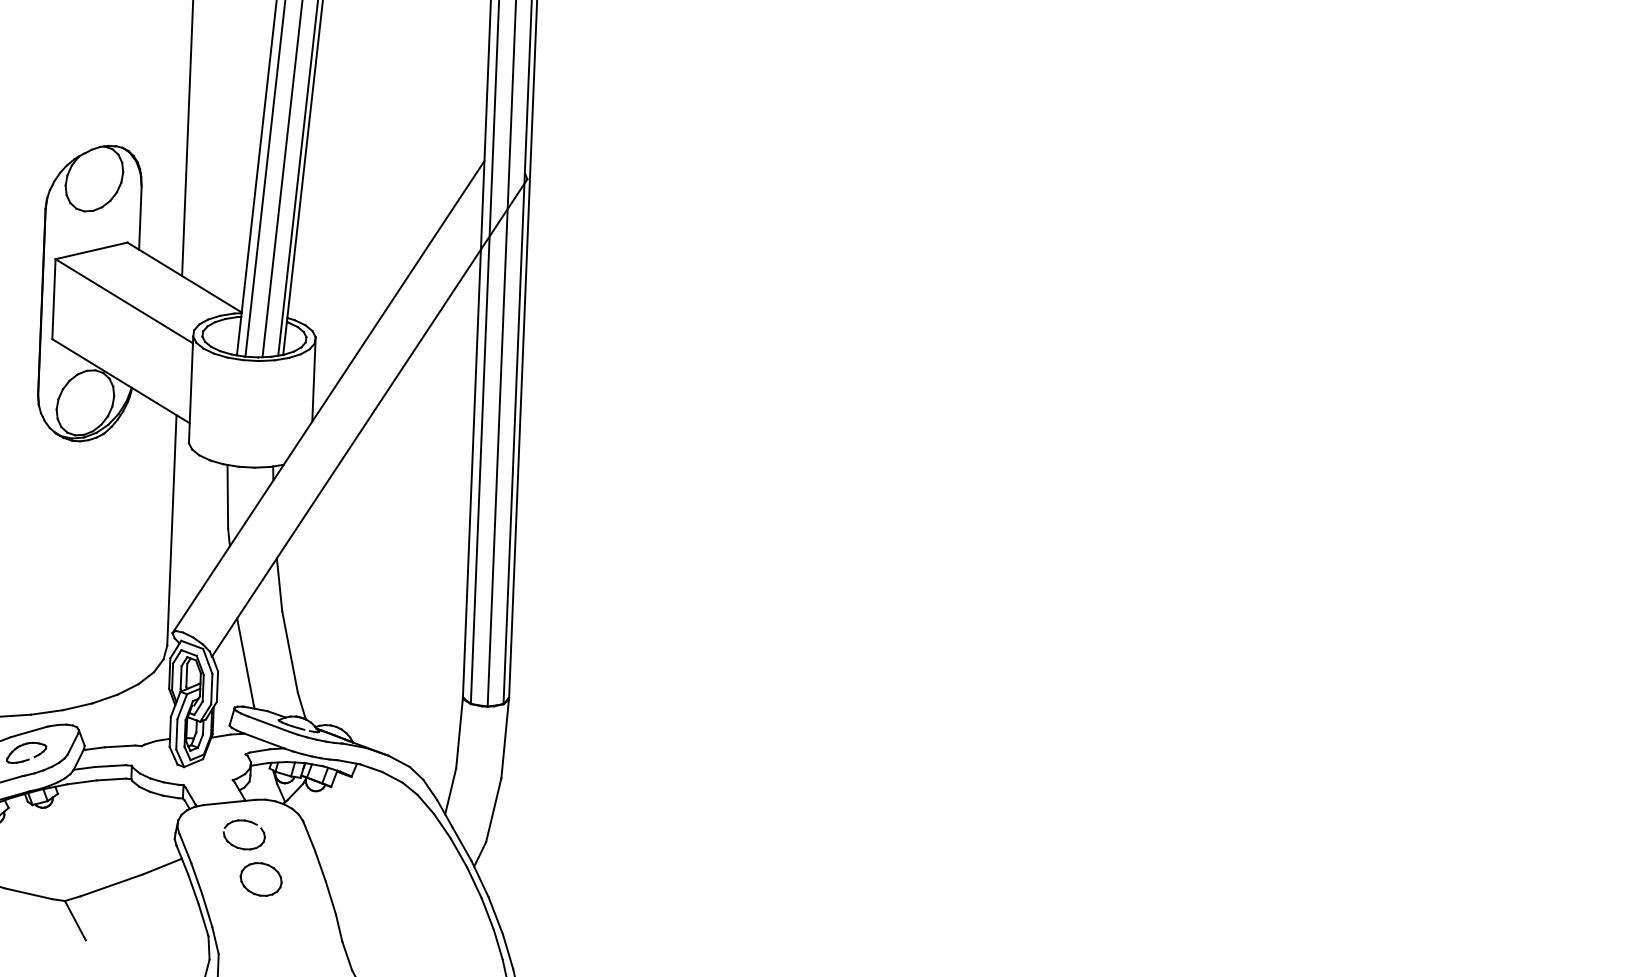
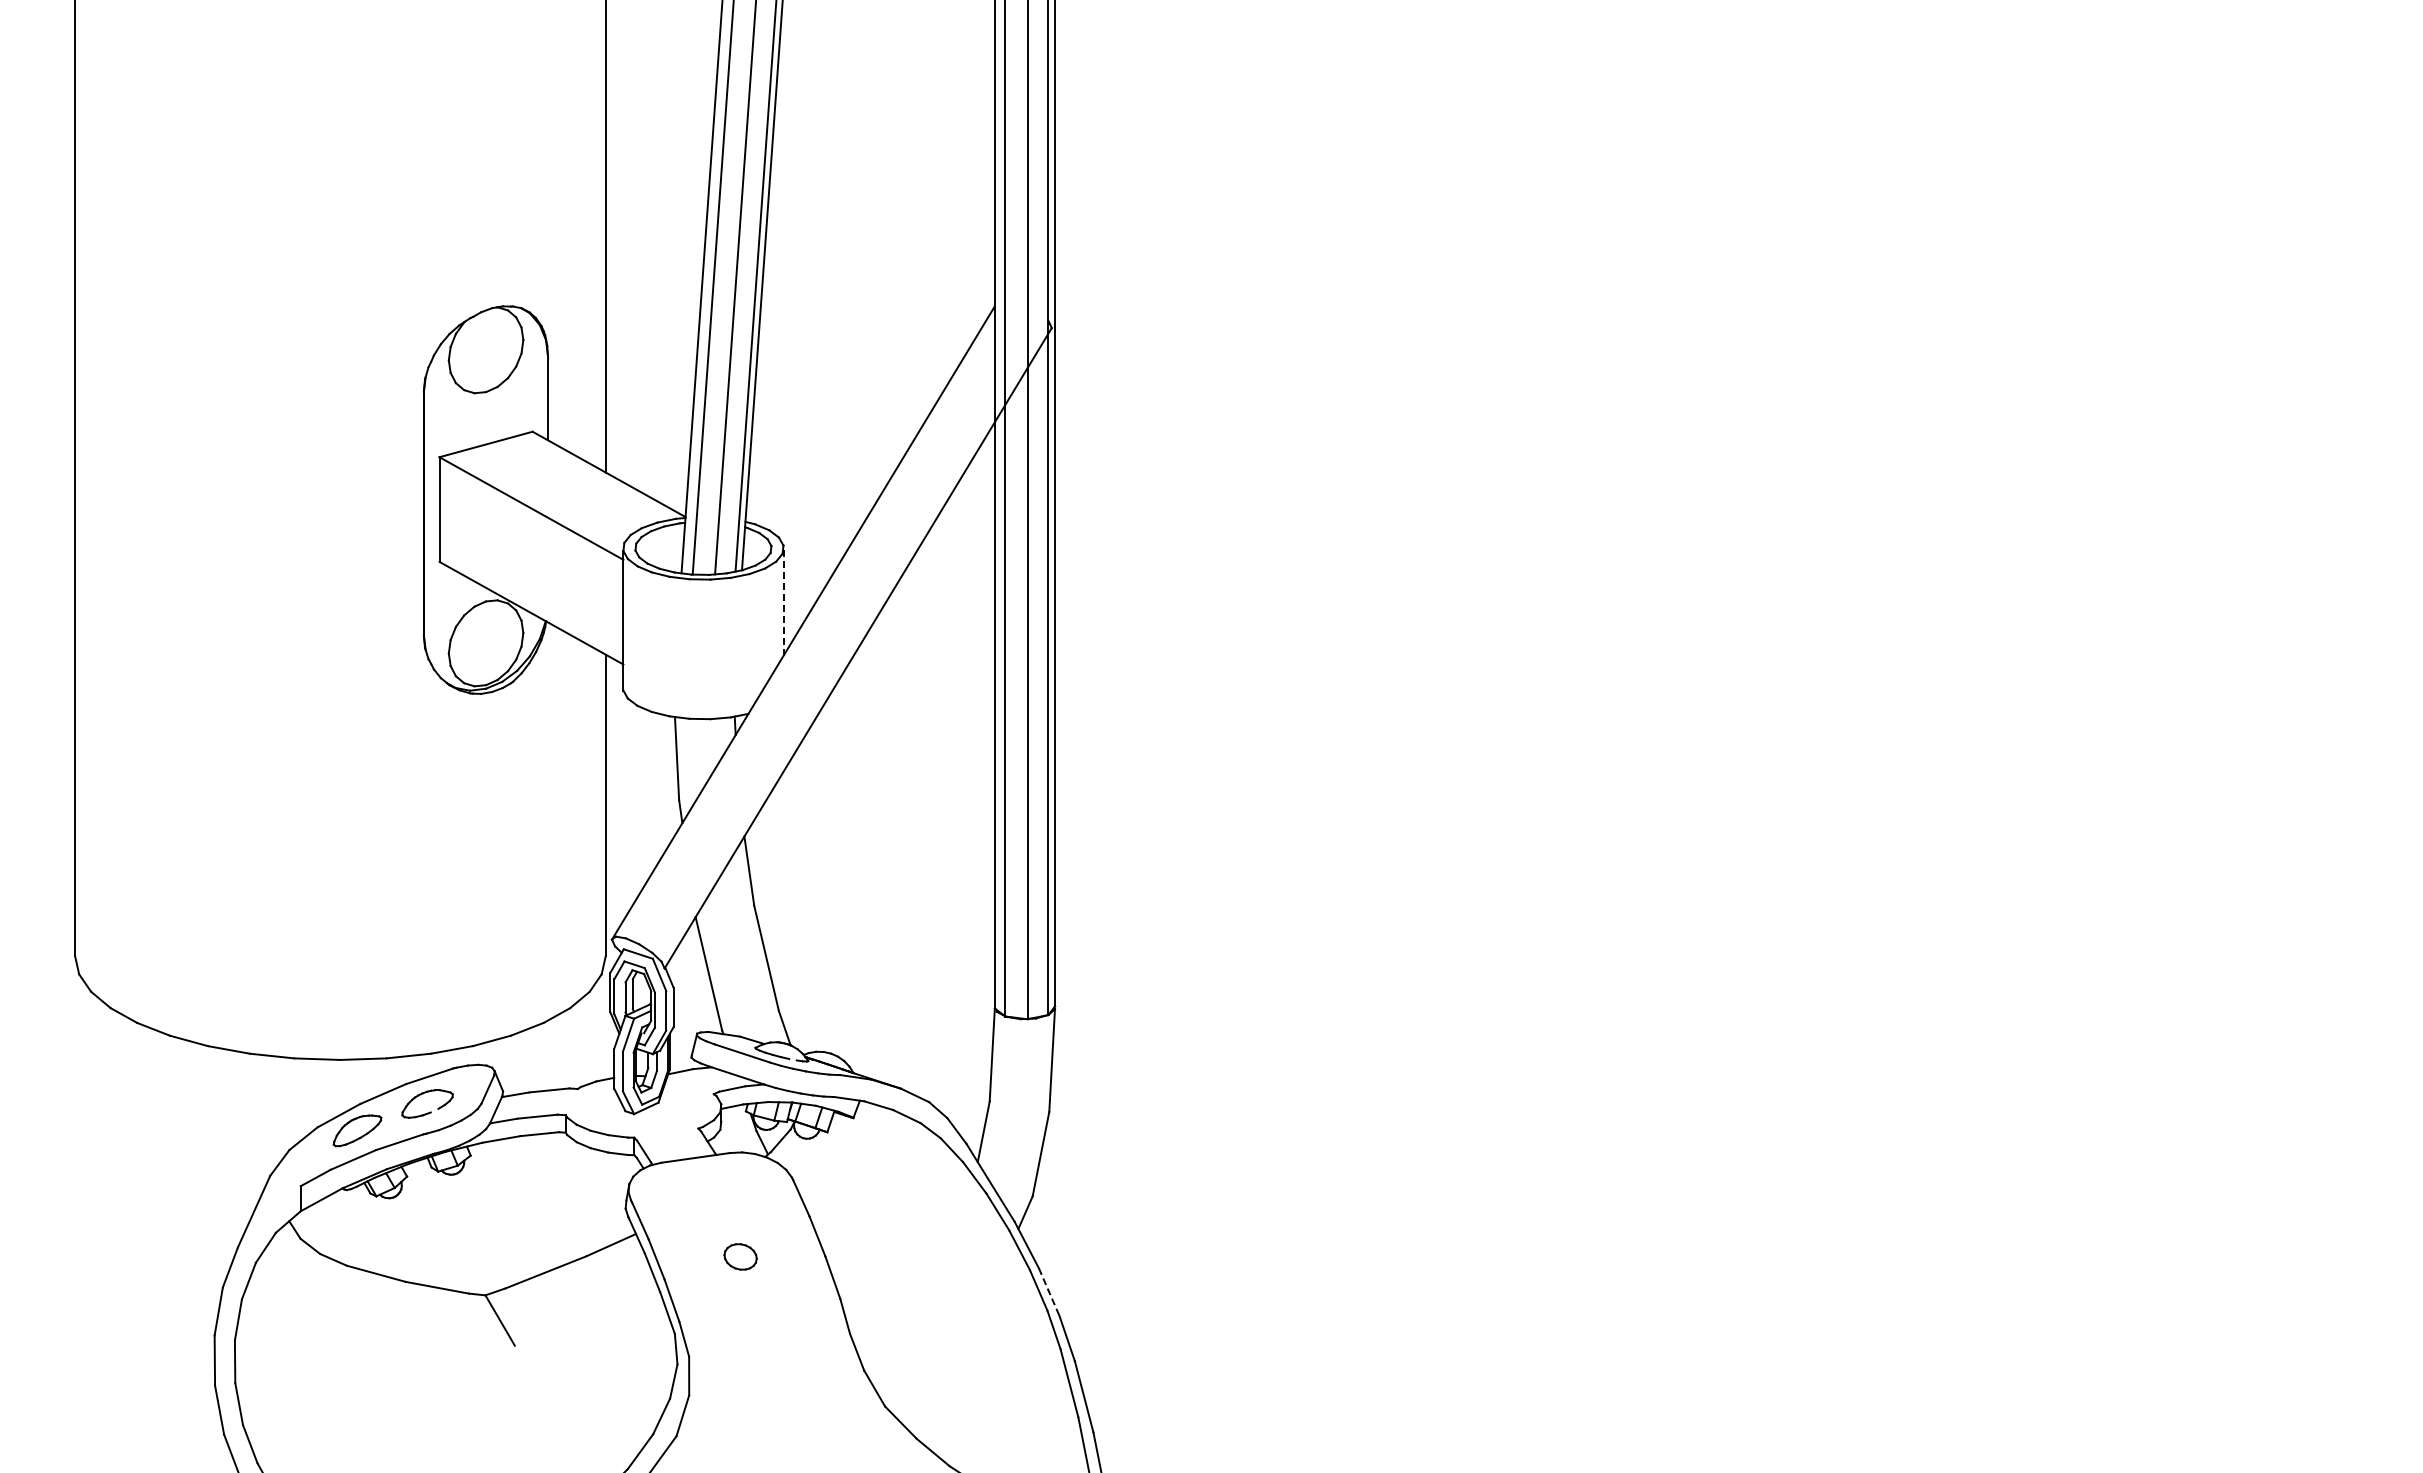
line: (314, 379) -> (783, 600), solid -> dashed
part: (246, 821) -> (718, 1182), removed
part: (261, 879) -> (740, 1256), size x0.6
line: (496, 916) -> (1049, 1292), solid -> dashed

